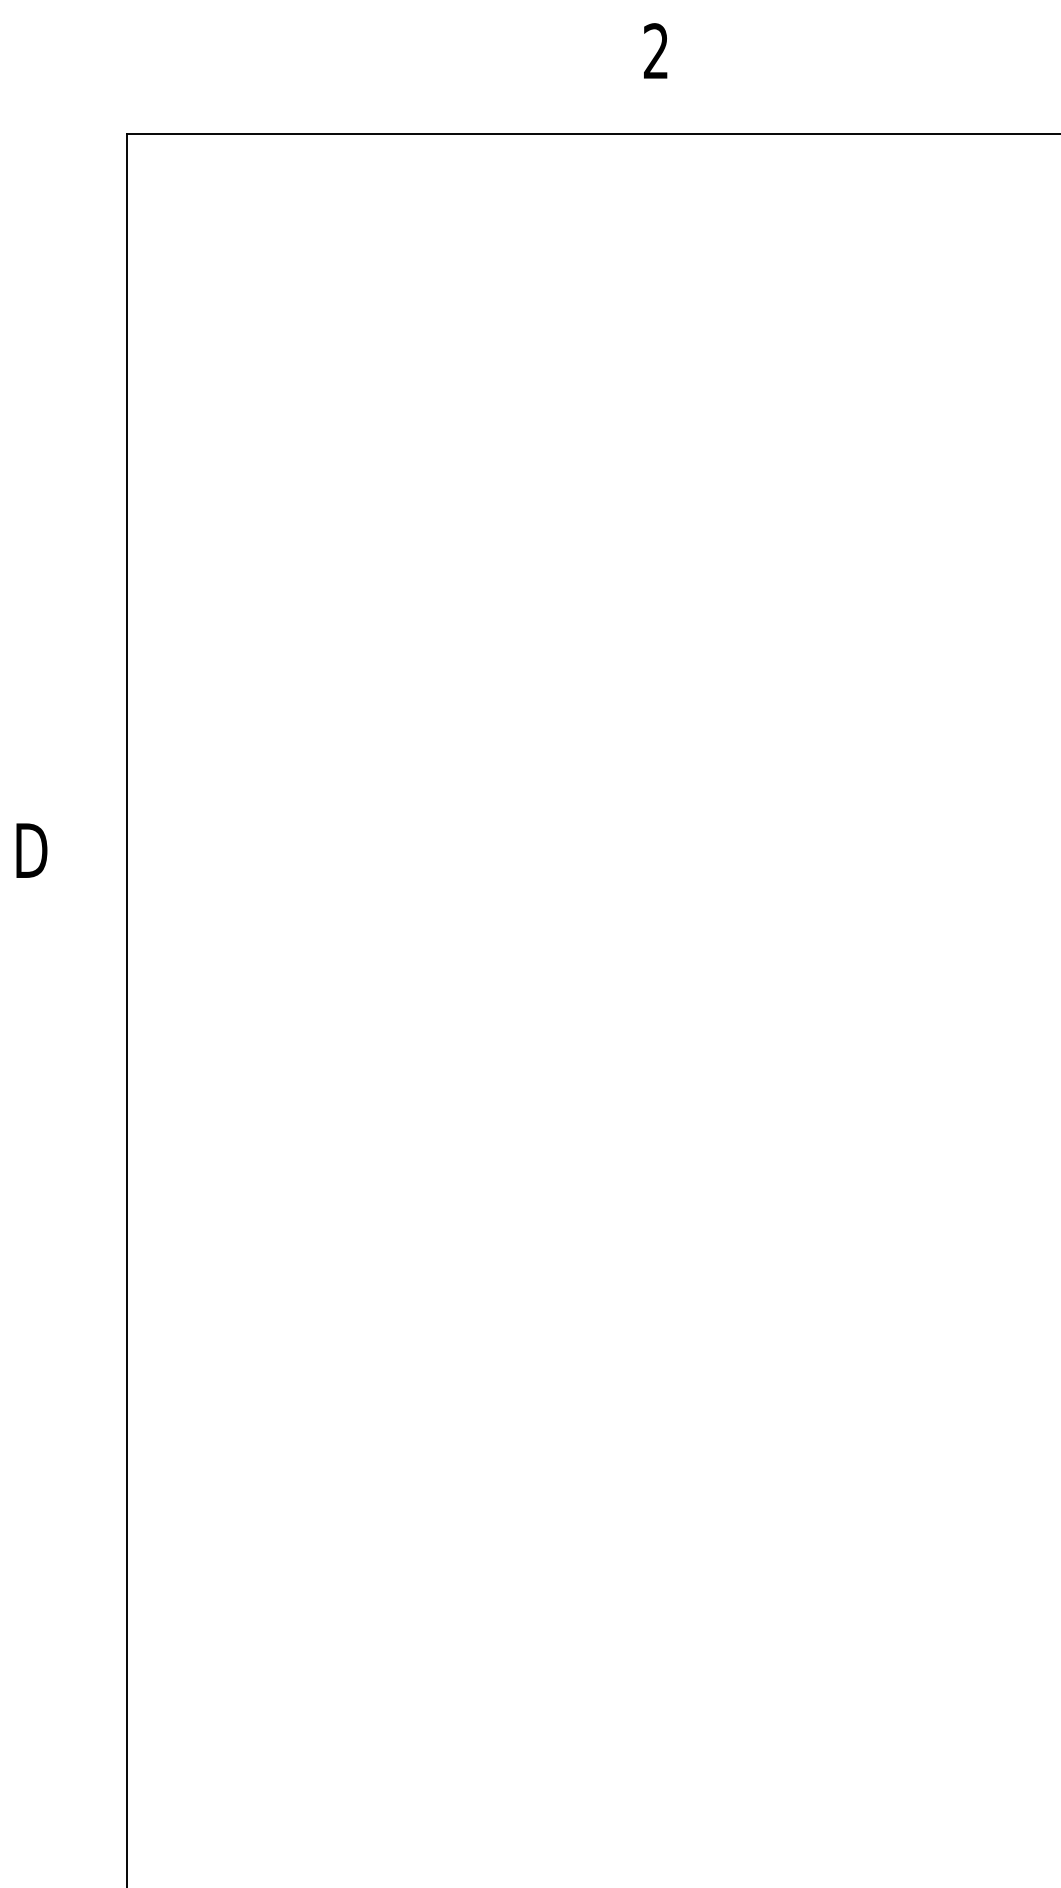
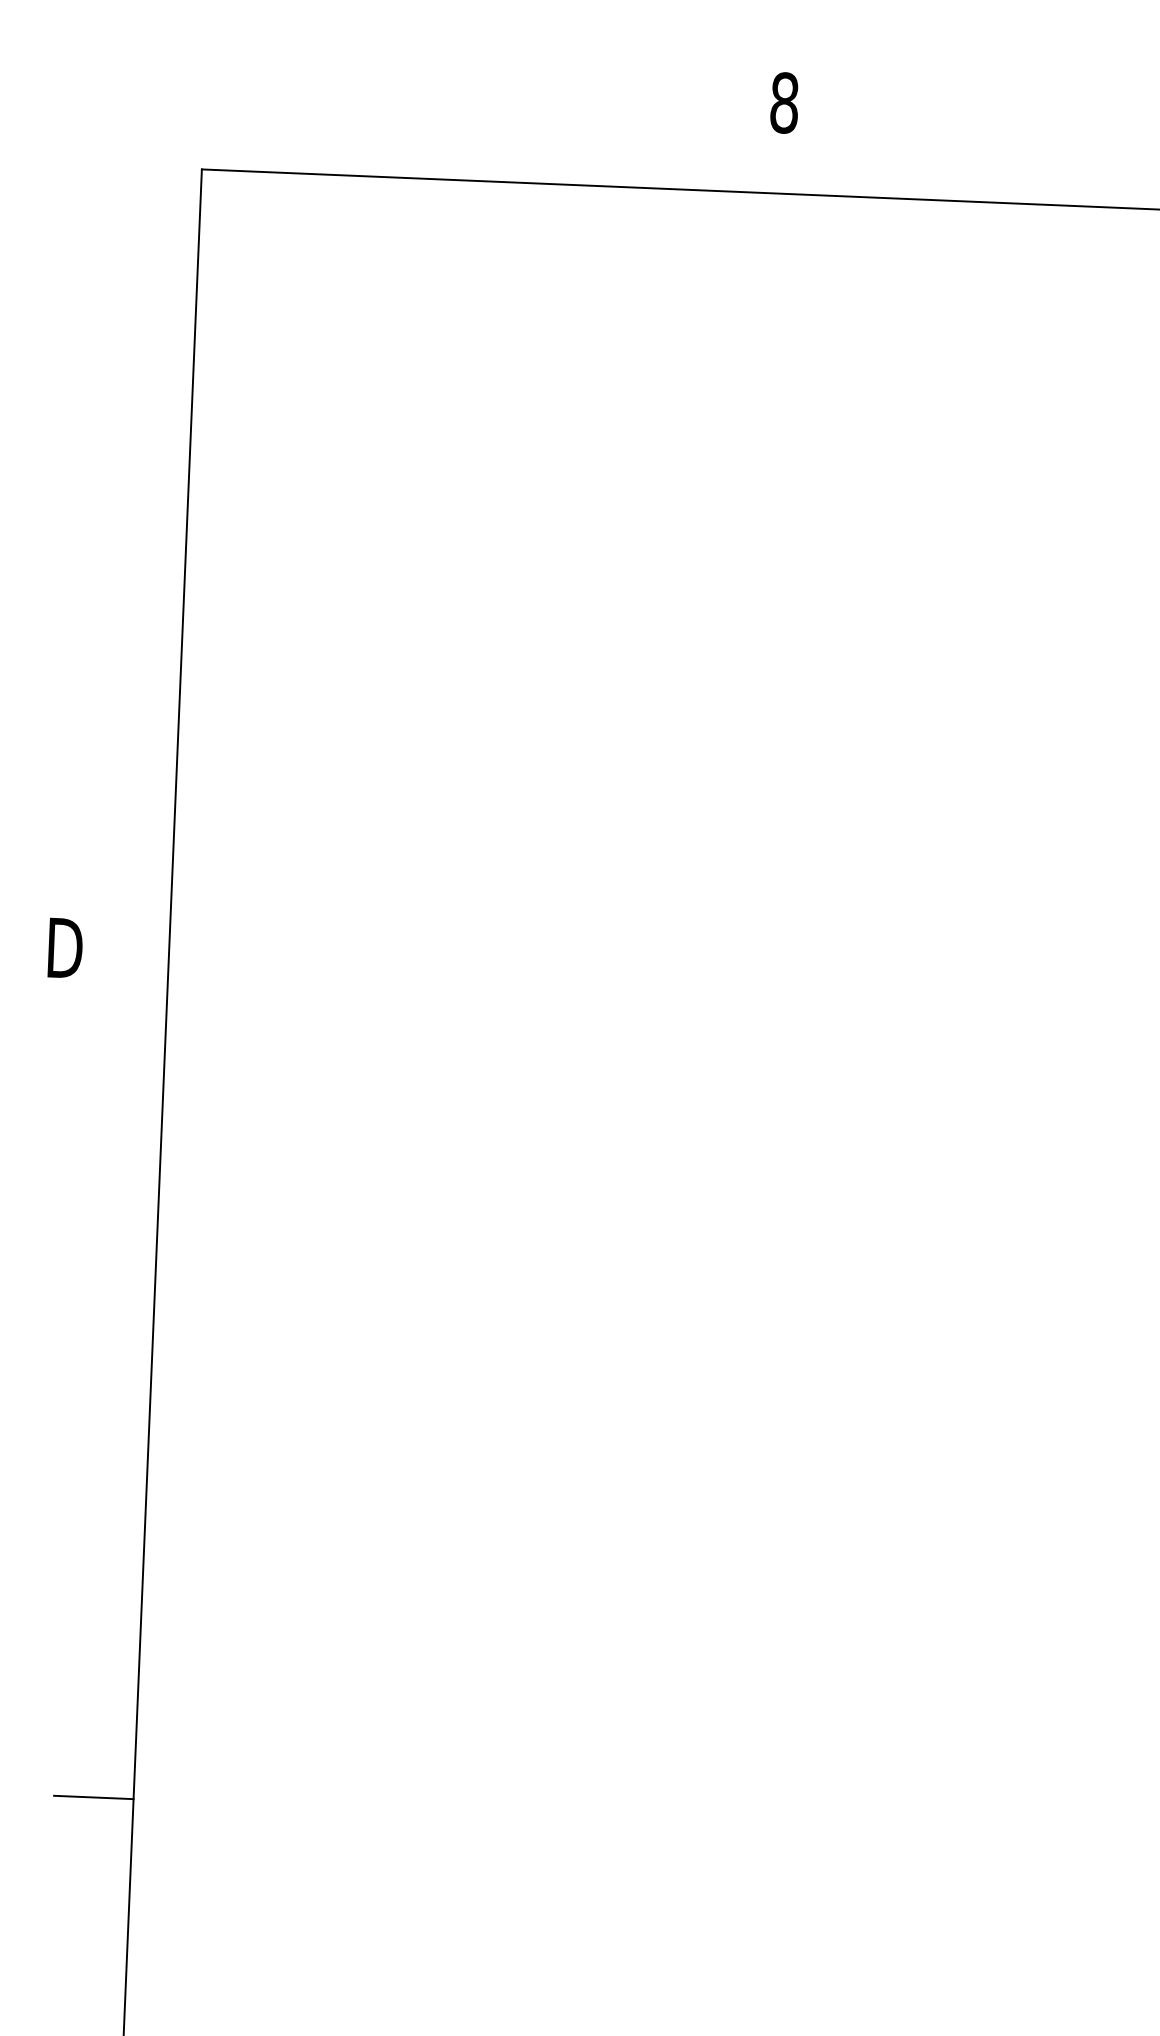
text: (655, 51) -> (783, 103), 2 -> 8
line: (89, 1625) -> (93, 1797), added

